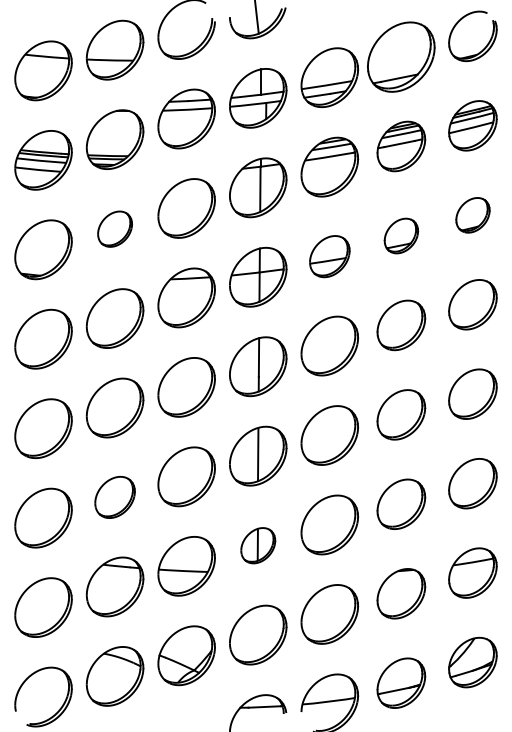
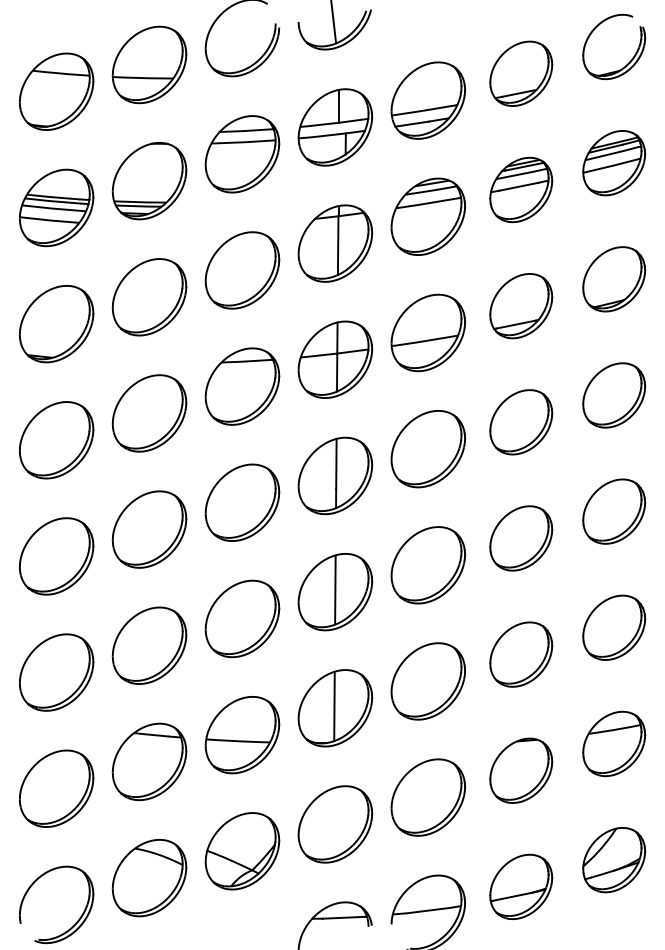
part: (401, 56) -> (521, 73), size x0.71
part: (473, 215) -> (614, 279), size x1.43
part: (115, 229) -> (149, 297), size x1.67
part: (401, 236) -> (521, 306), size x1.43
part: (329, 256) -> (428, 332), size x1.43
part: (115, 497) -> (149, 645), size x1.43
part: (258, 545) -> (335, 708), size x1.67

